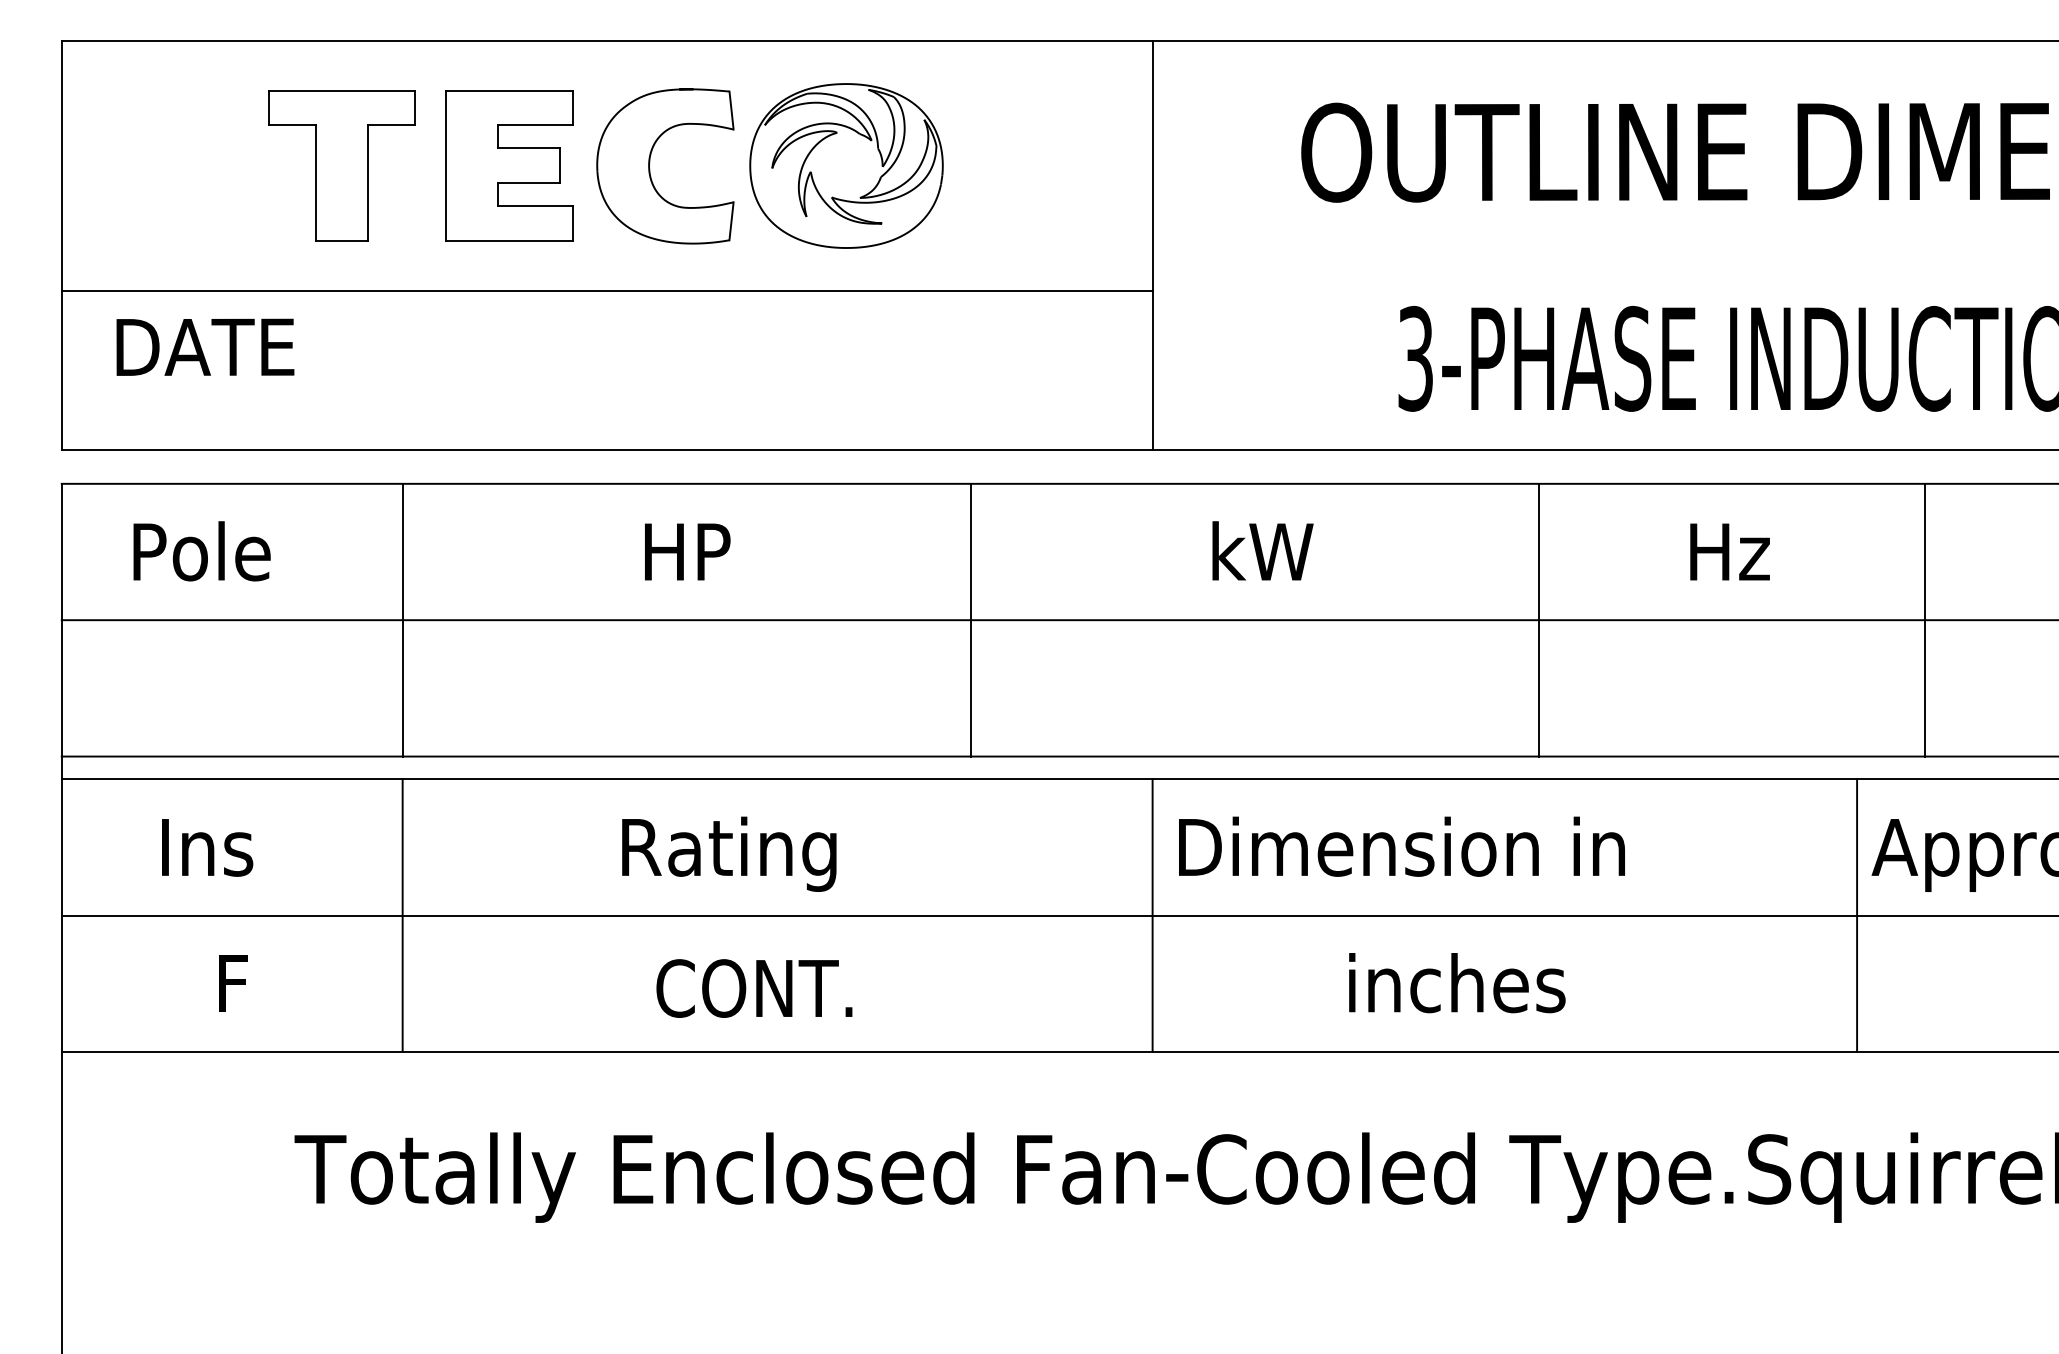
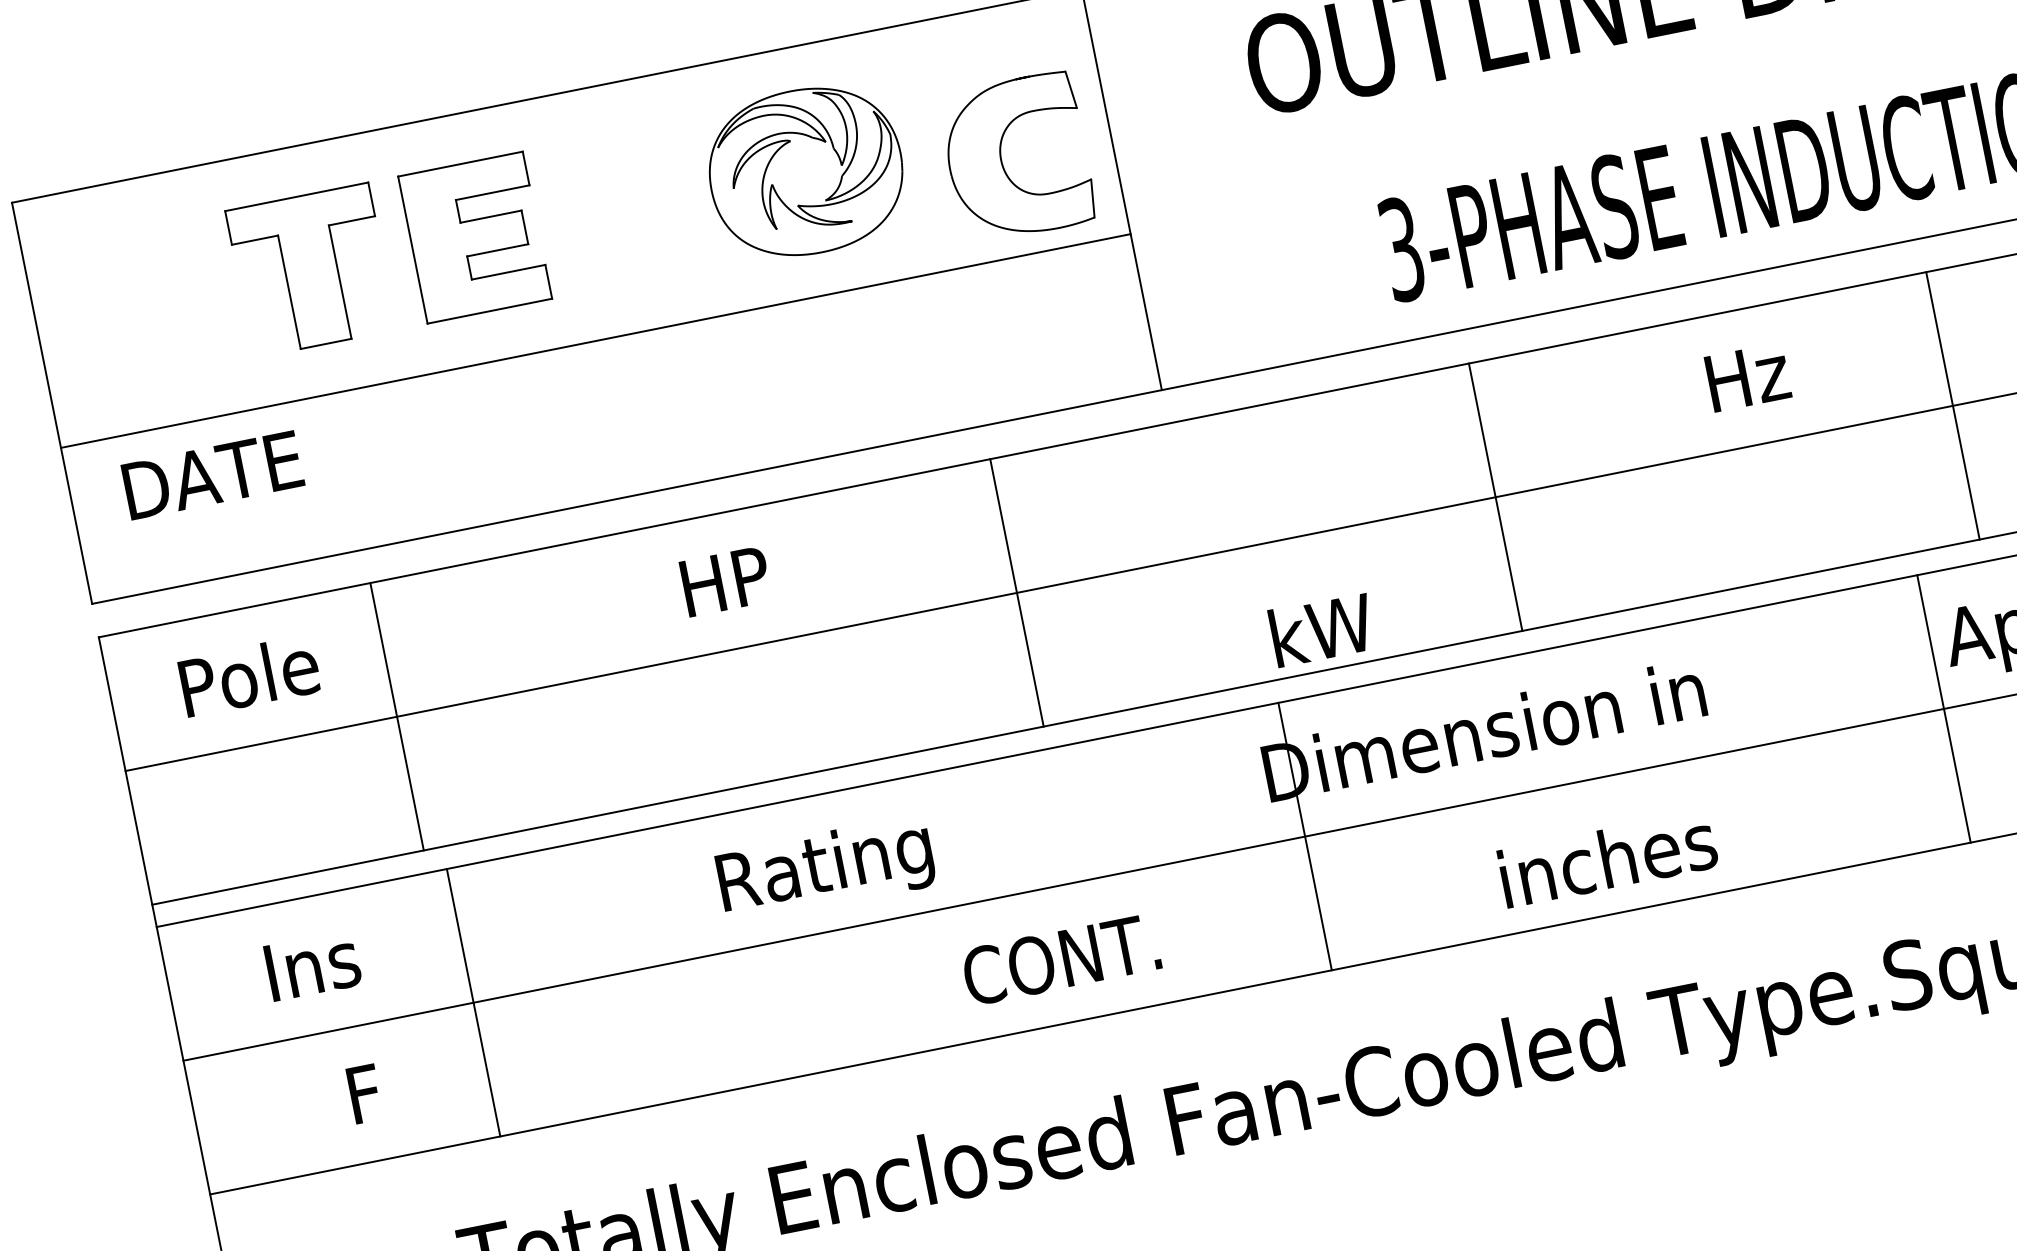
part: (650, 168) -> (1003, 162), moved
text: (1262, 550) -> (1321, 629), moved
line: (402, 619) -> (396, 716), moved
line: (1538, 619) -> (1495, 496), moved
line: (402, 915) -> (473, 1002), moved
line: (1152, 915) -> (1304, 836), moved
text: (1457, 983) -> (1608, 859), moved
text: (754, 988) -> (1061, 959), moved

